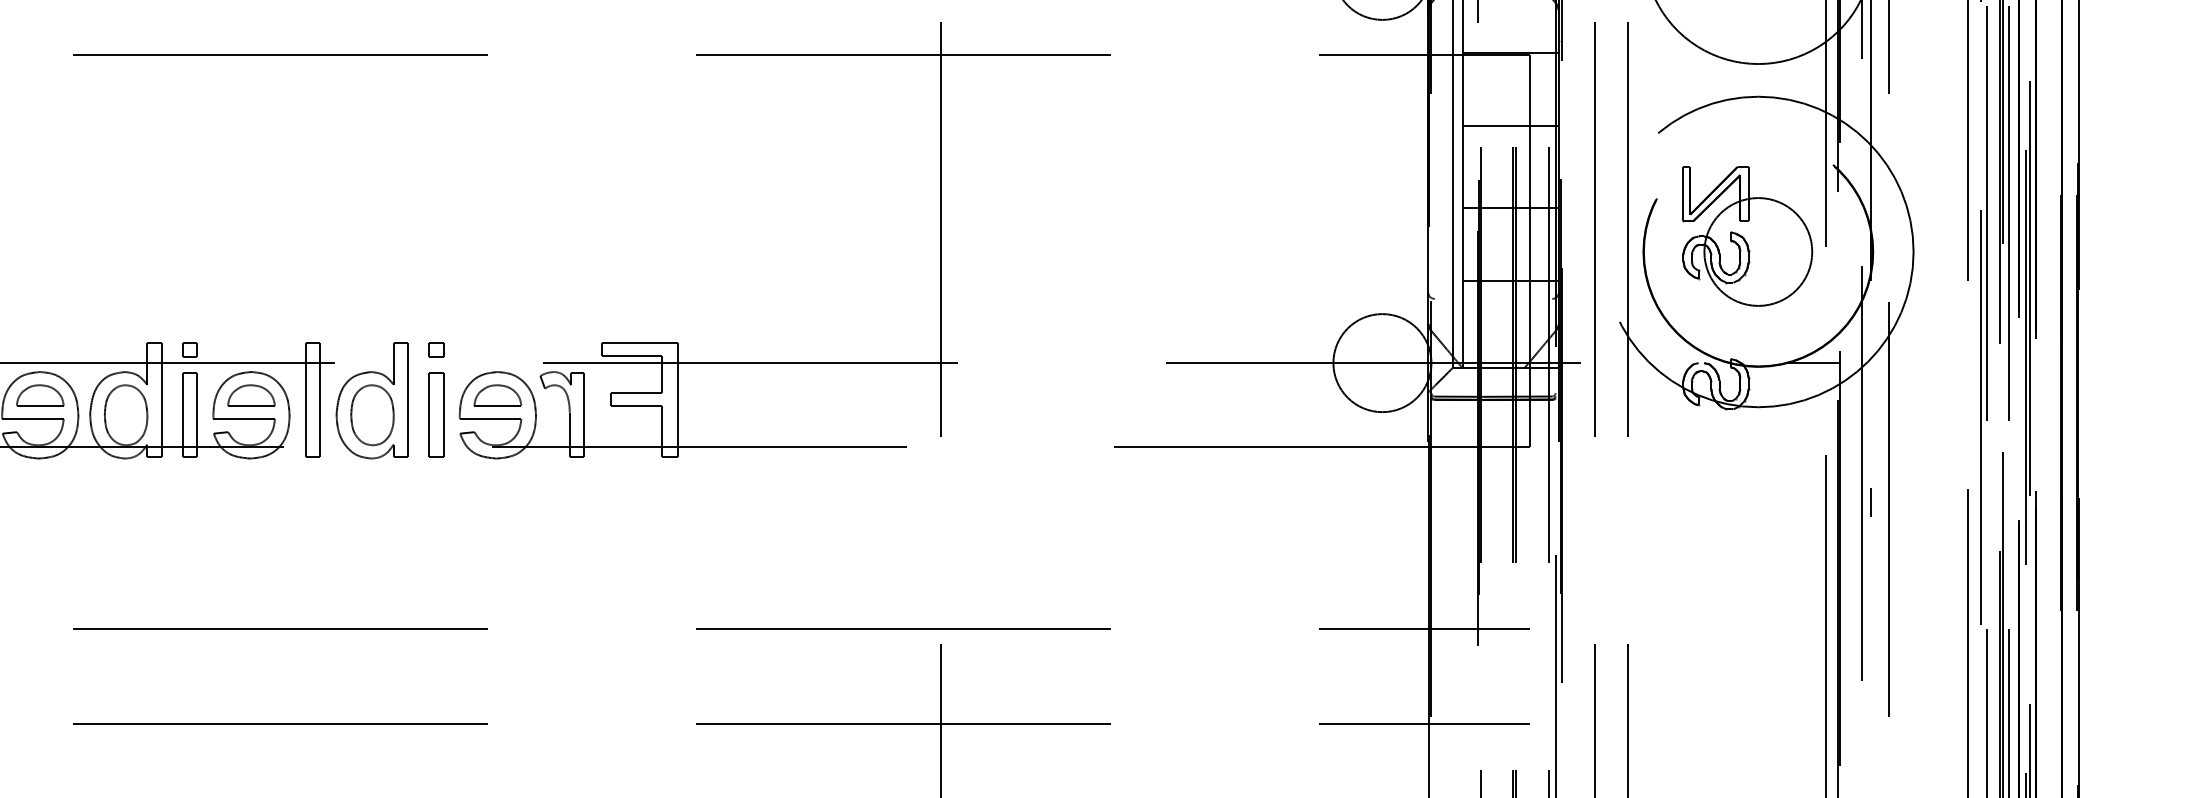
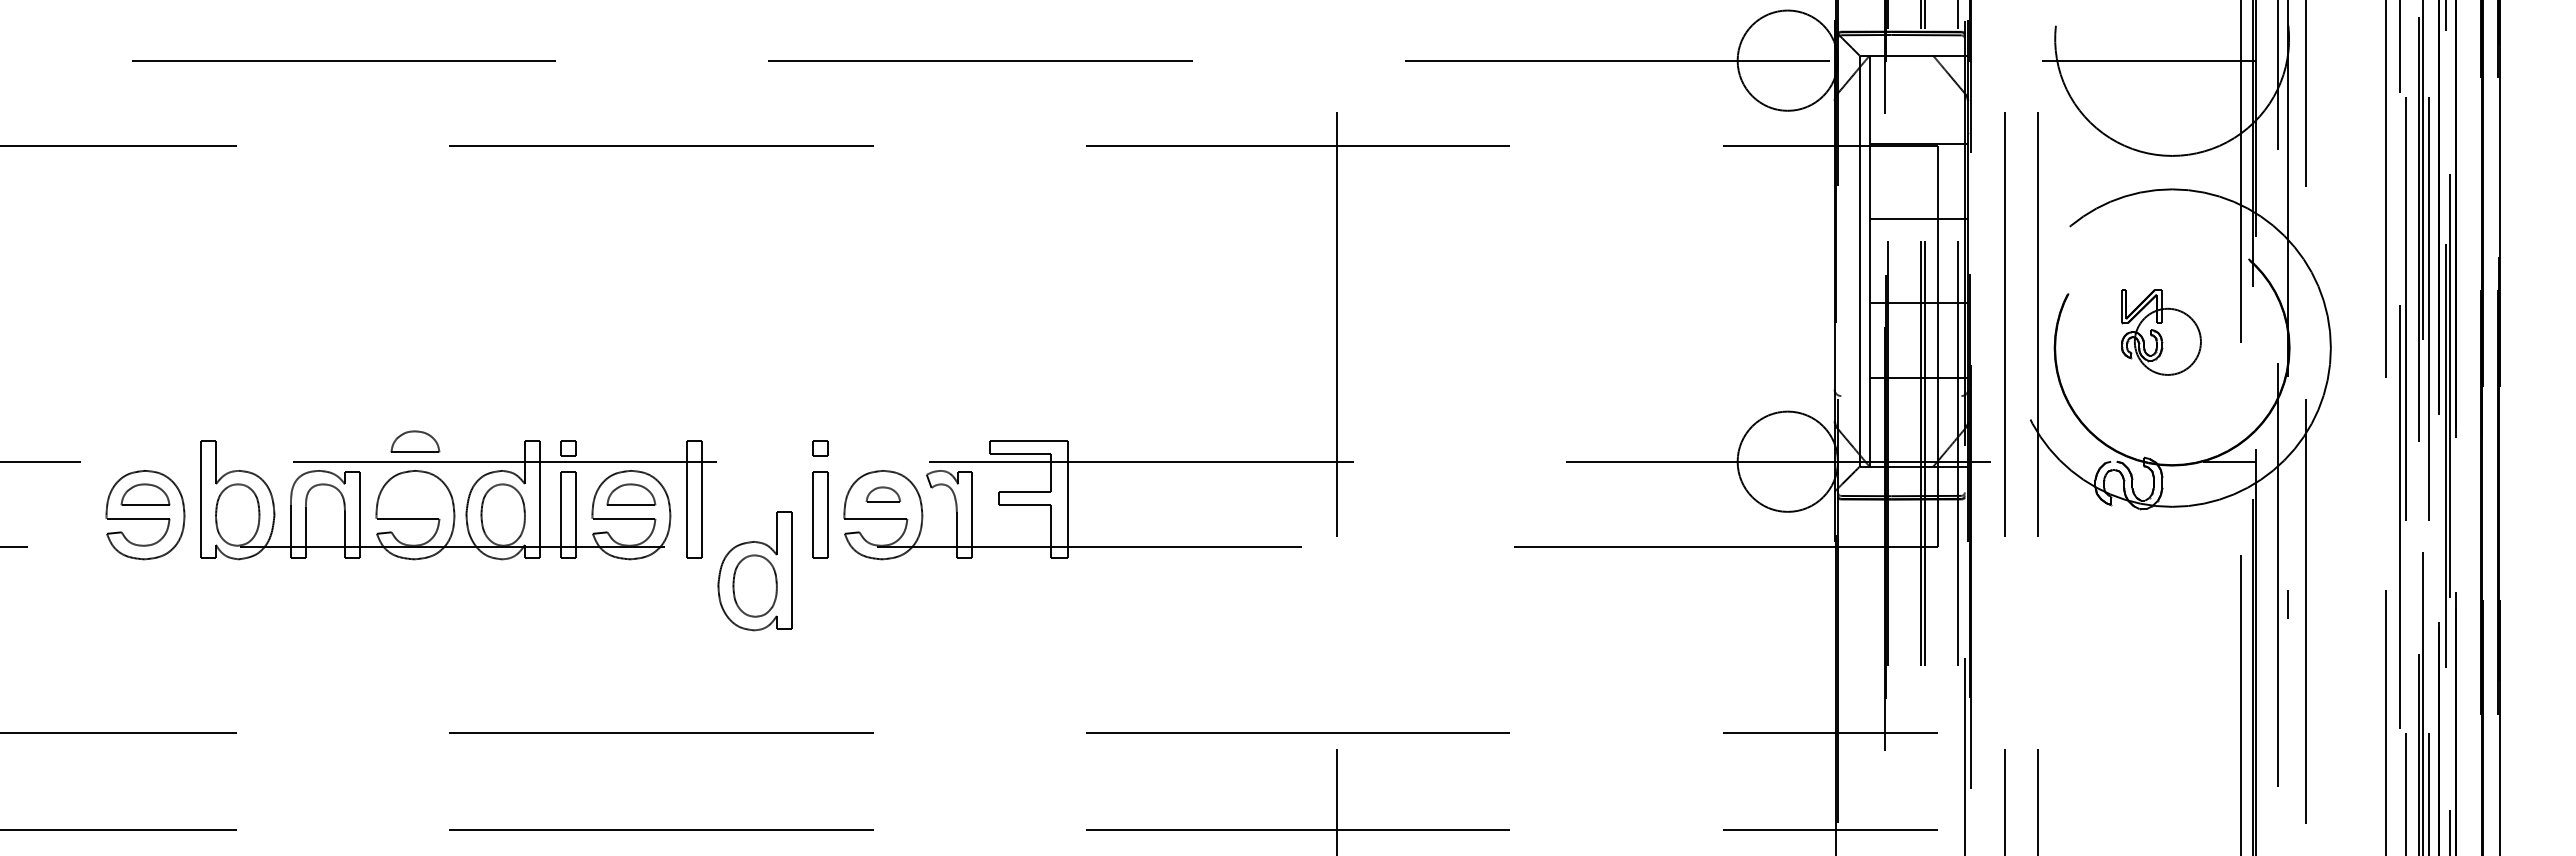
part: (1747, 236) -> (2161, 332), size x0.6
part: (40, 395) -> (415, 441), moved
part: (498, 395) -> (883, 494), size x0.7
part: (371, 401) -> (754, 571), moved

